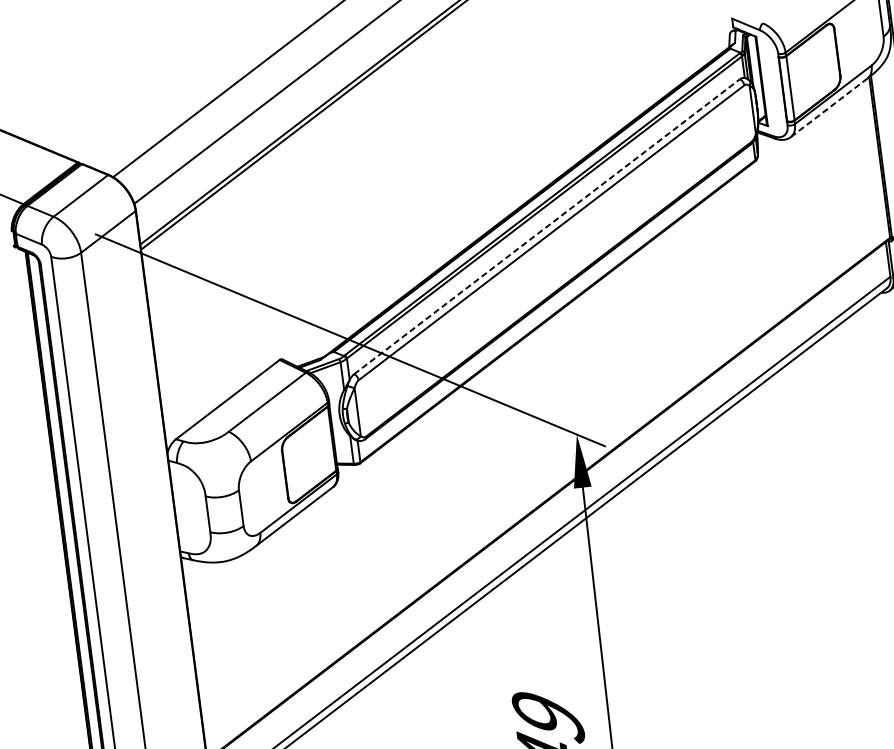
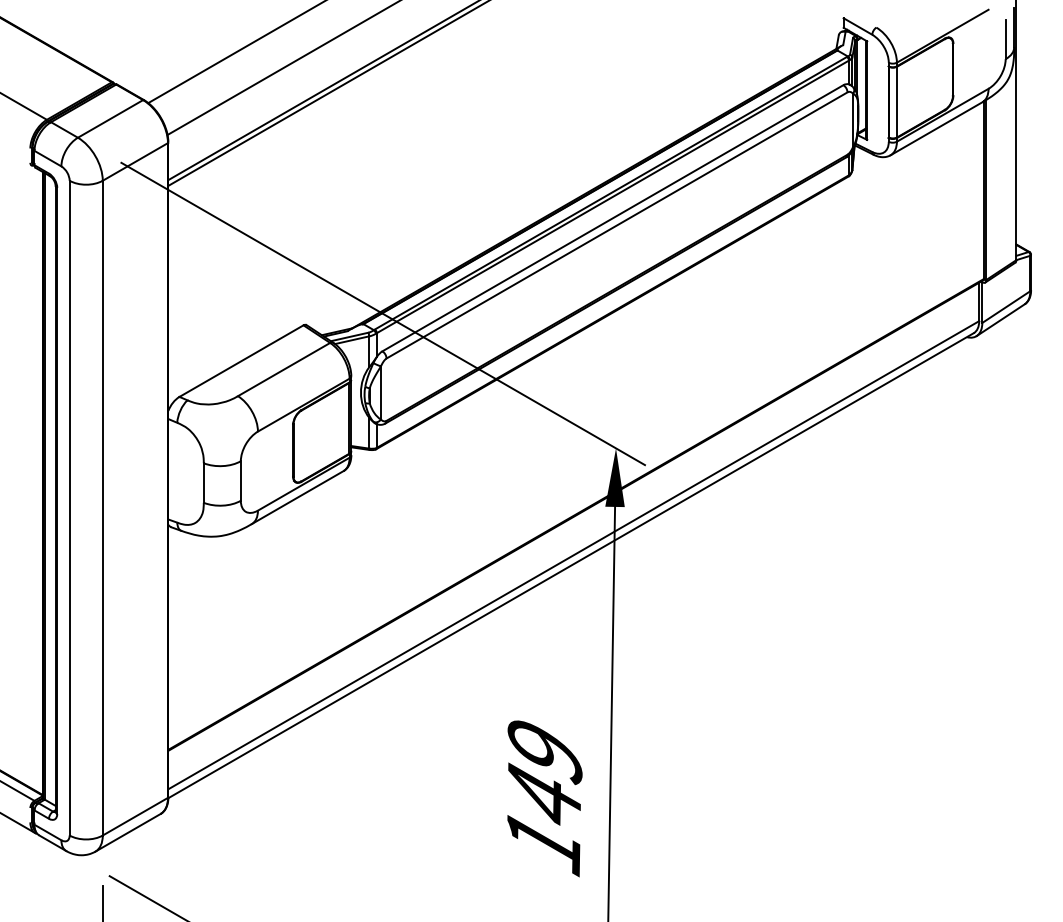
line: (830, 107) -> (937, 128), dashed -> solid
line: (547, 226) -> (613, 218), dashed -> solid

